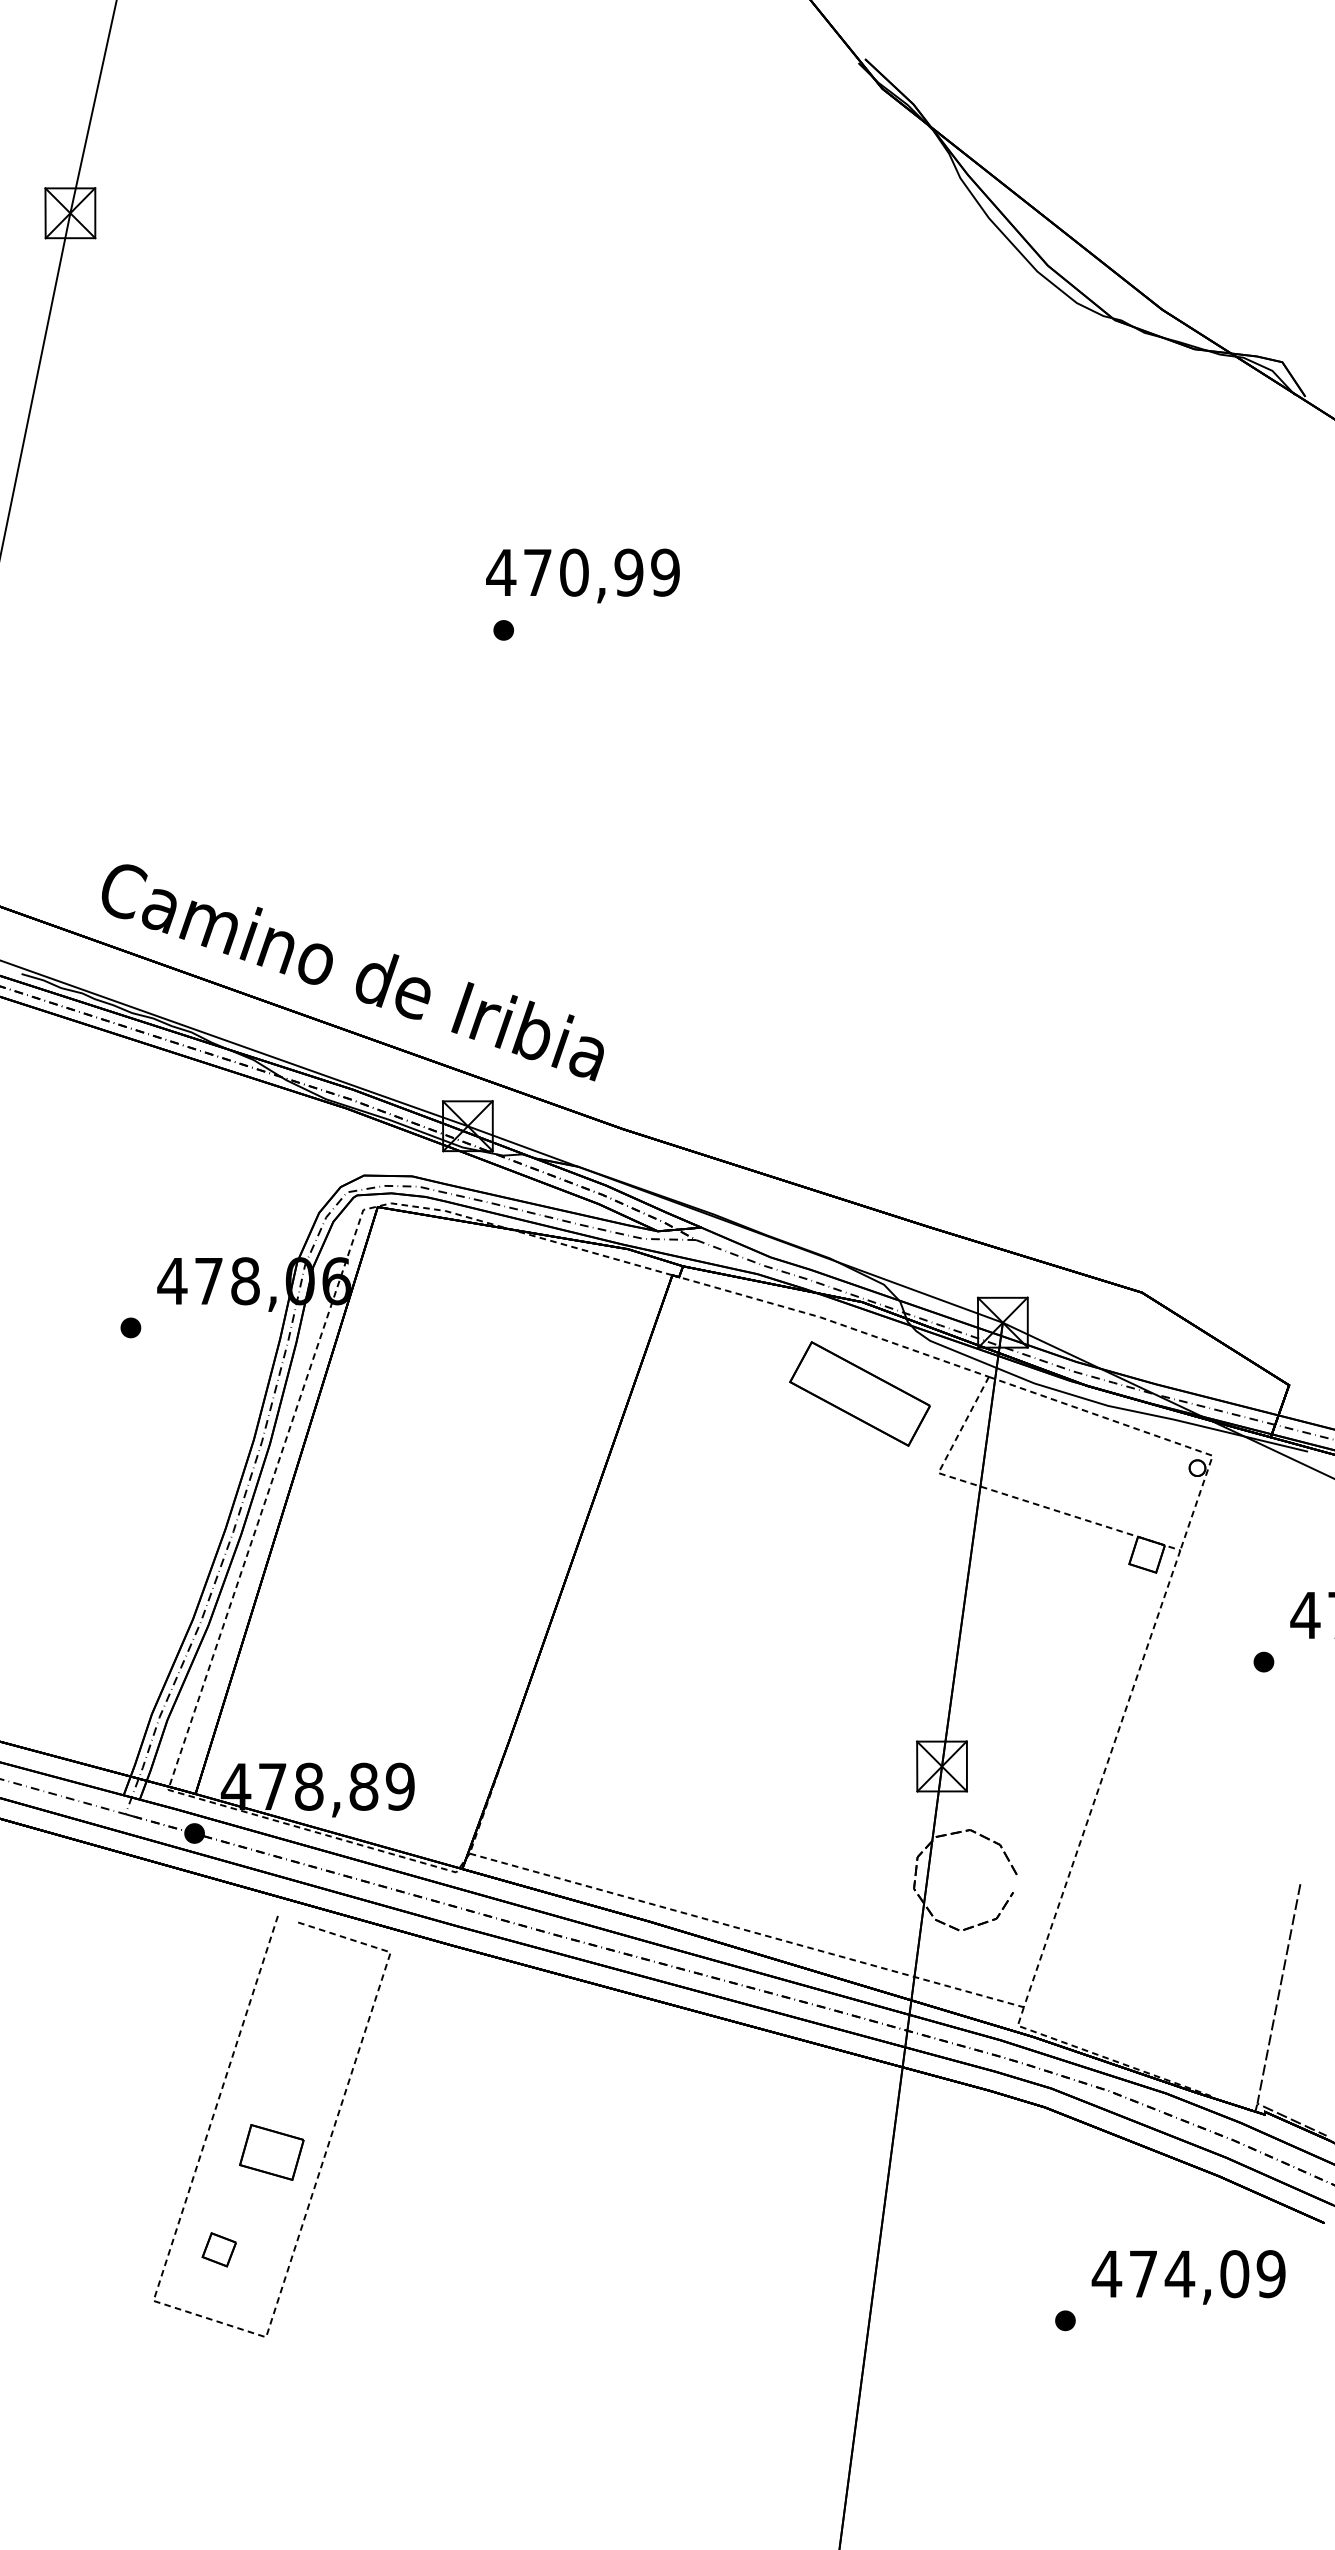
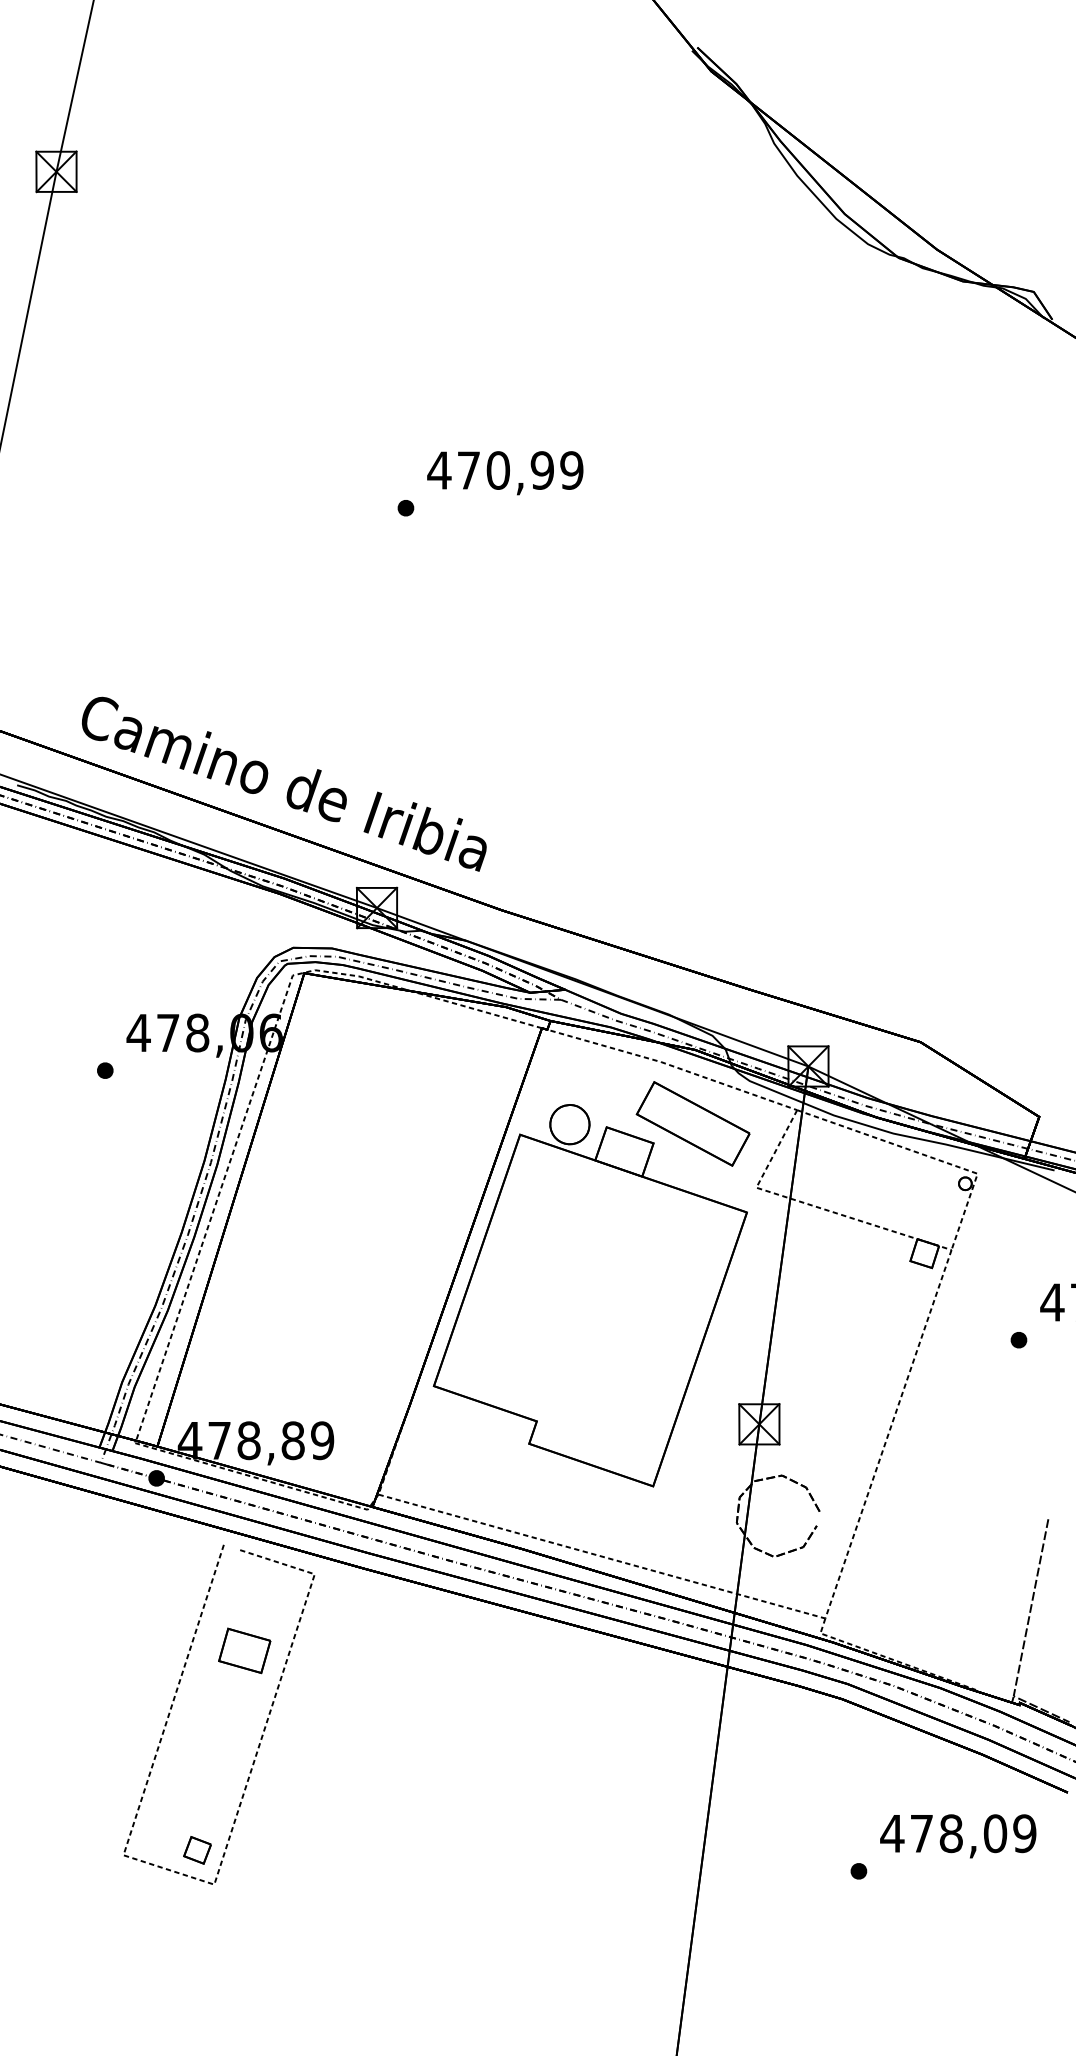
text: (582, 575) -> (504, 472), moved
part: (732, 1606) -> (590, 1295), added
part: (271, 2152) -> (244, 1650), moved
part: (218, 2249) -> (196, 1850), moved
text: (1179, 2274) -> (950, 1833), 474,09 -> 478,09

